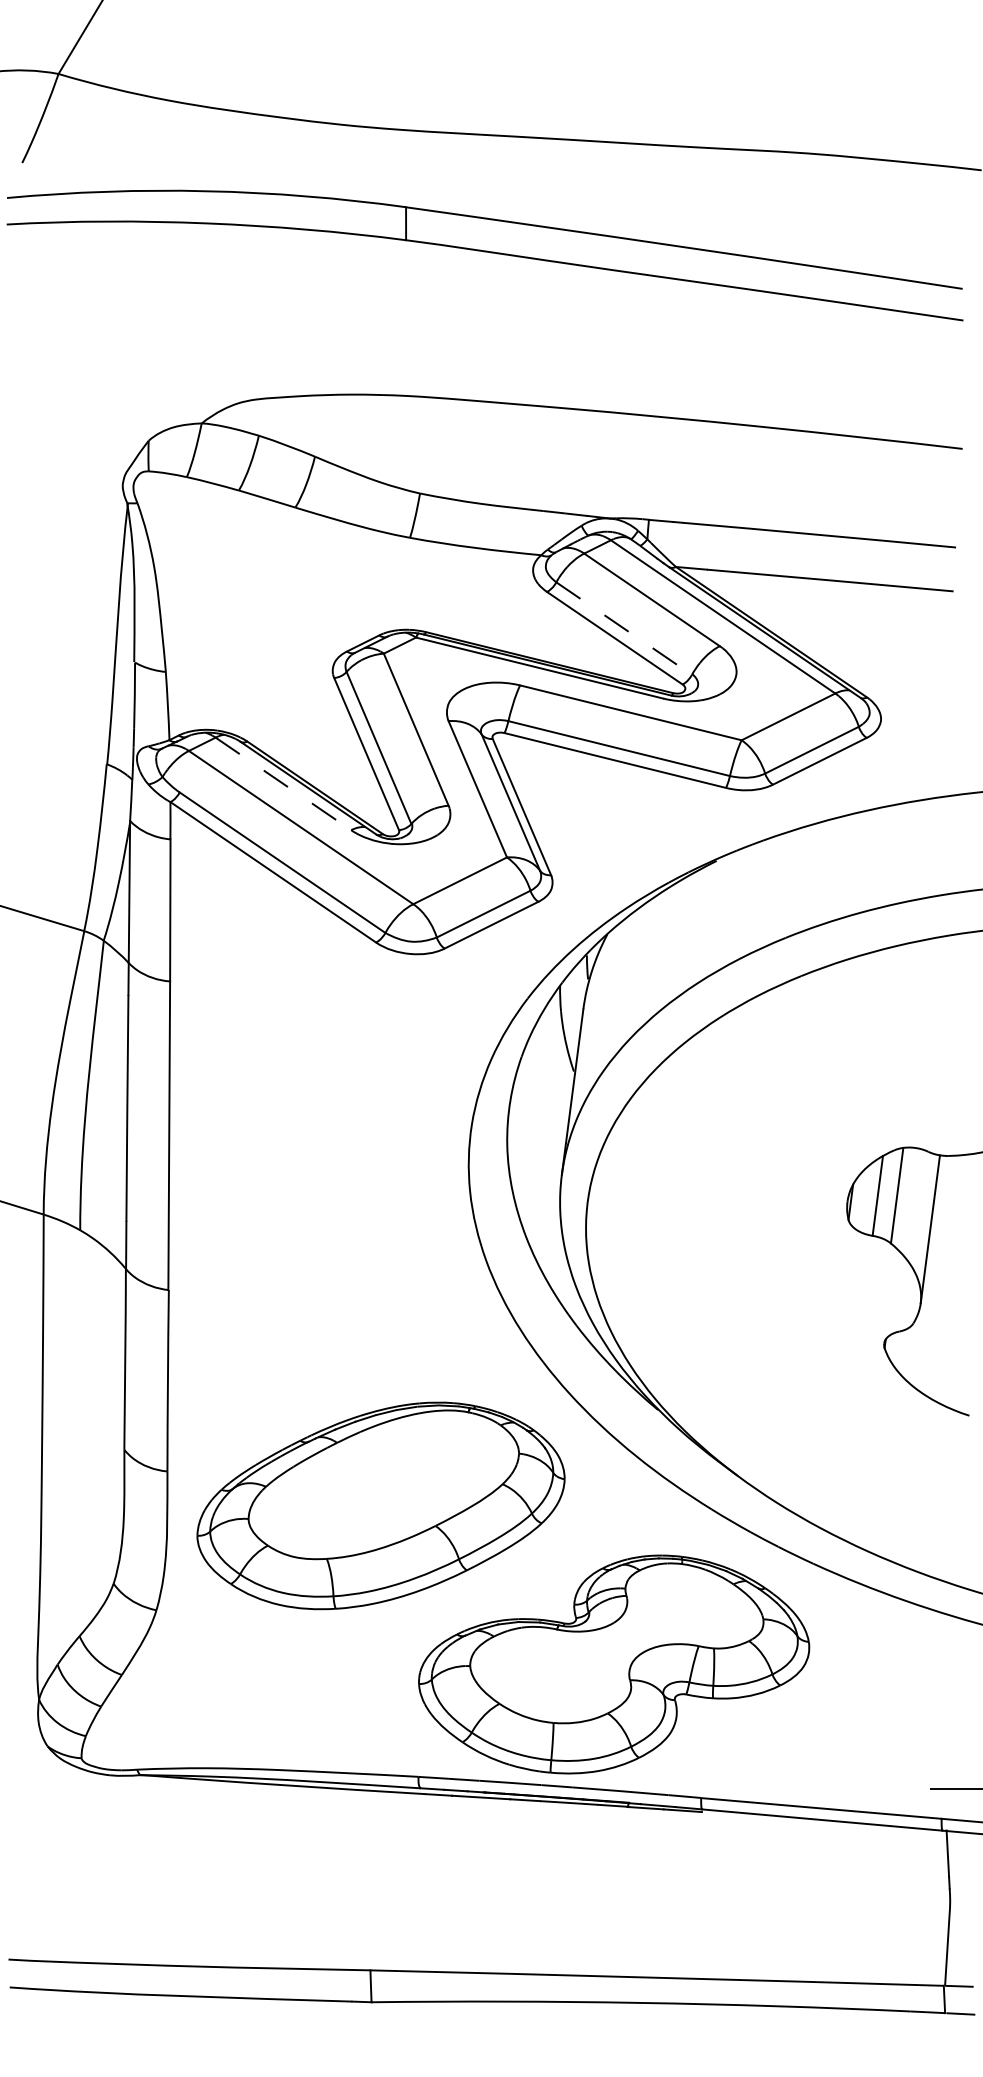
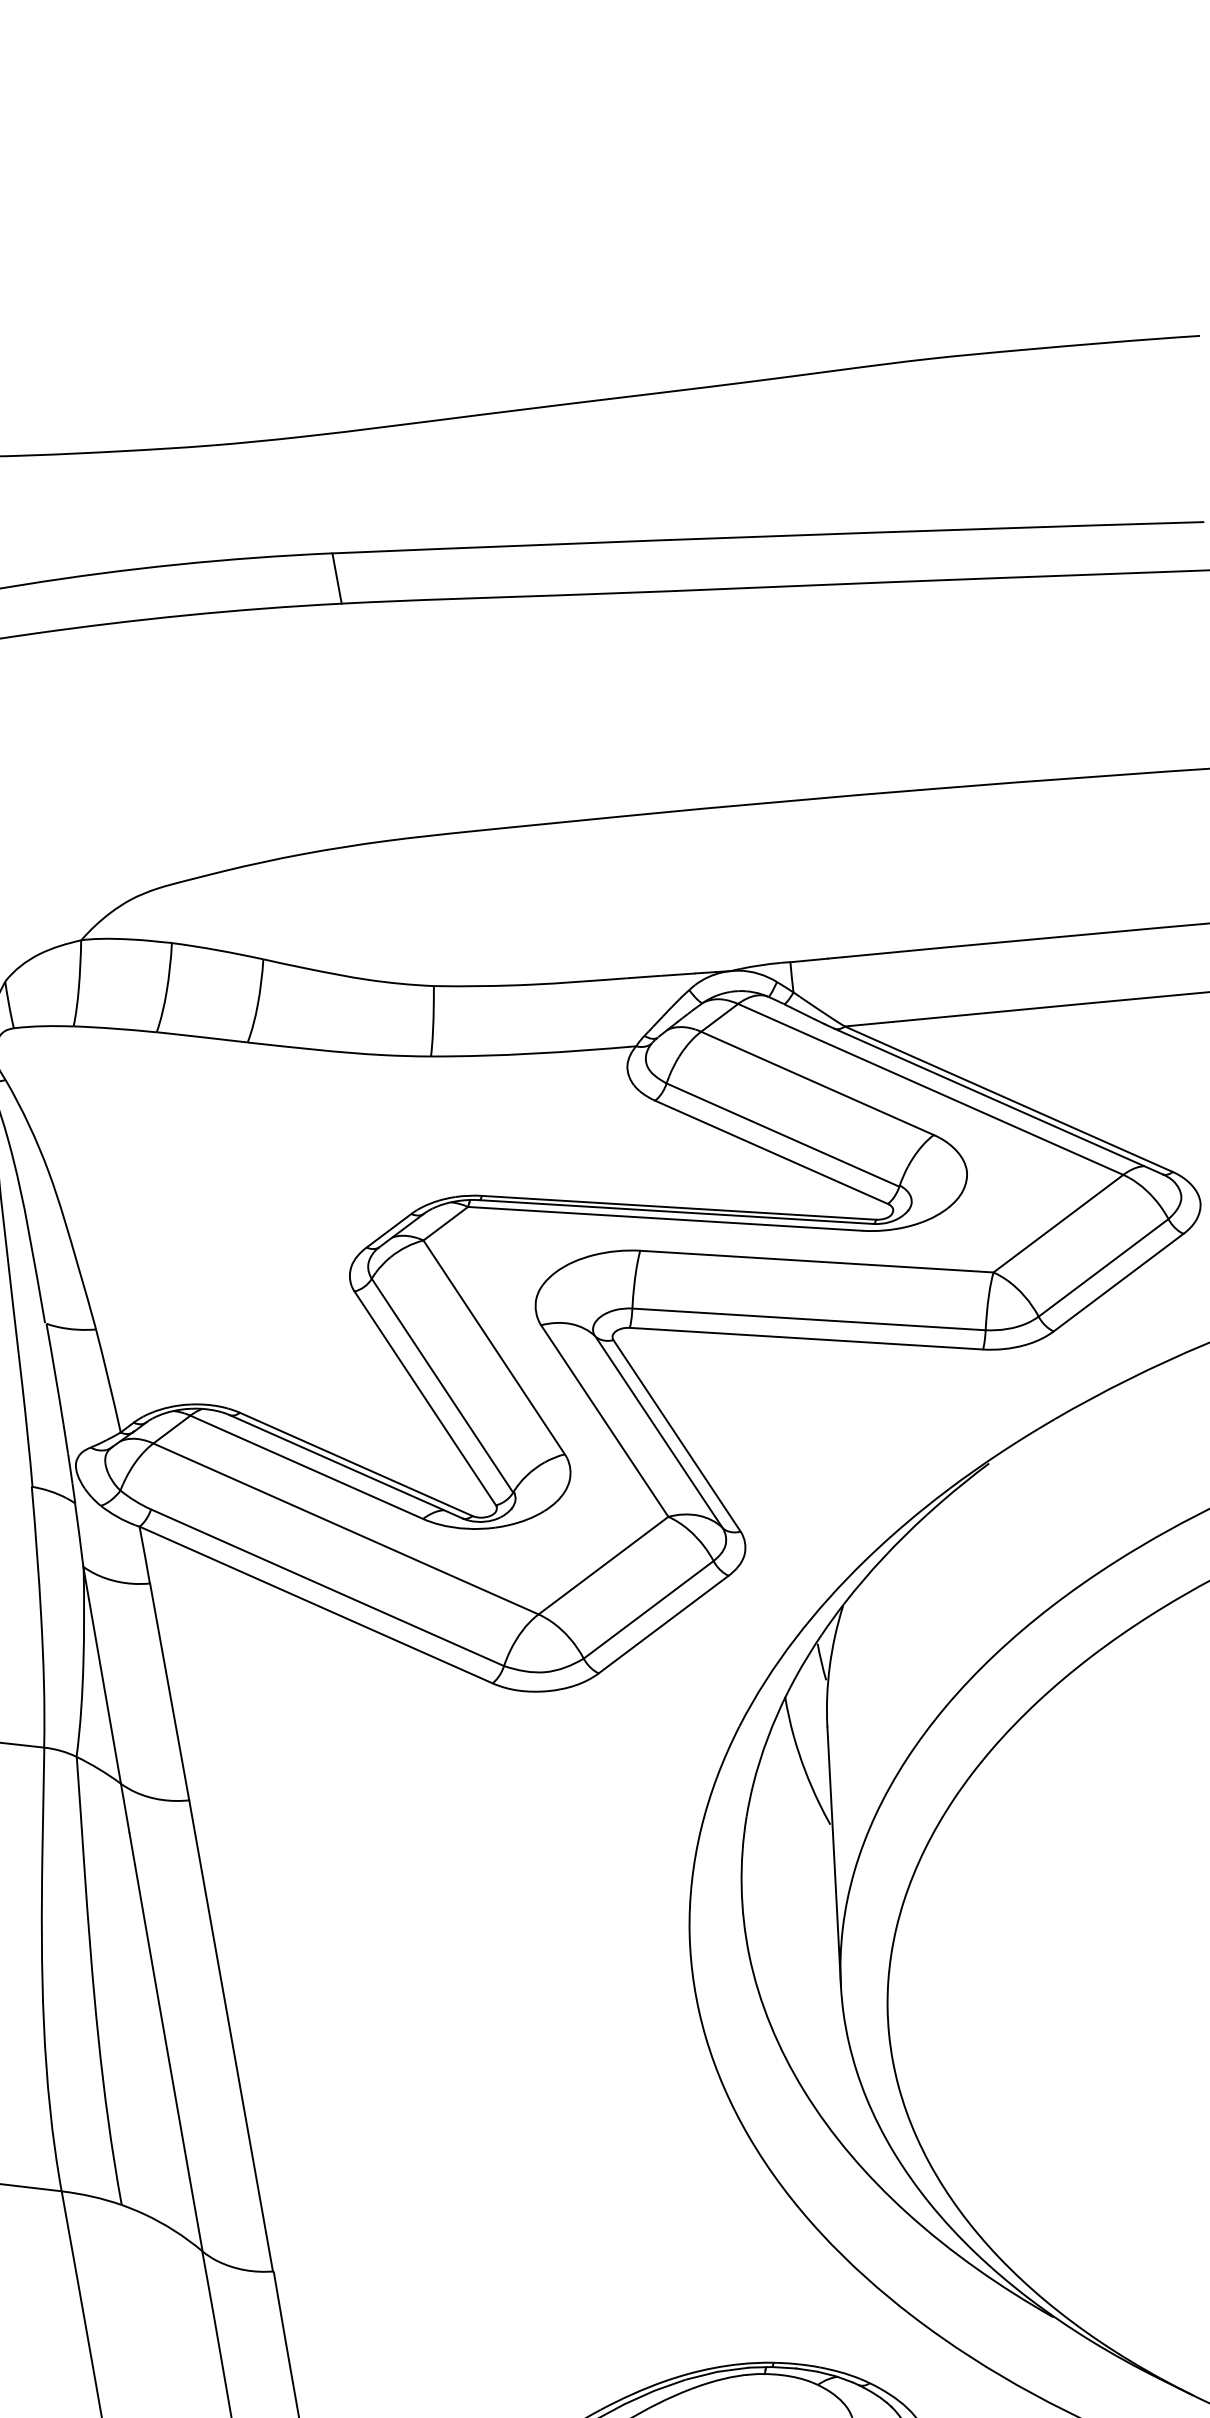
line: (624, 628) -> (783, 1134), dashed -> solid
line: (283, 784) -> (307, 1468), dashed -> solid

